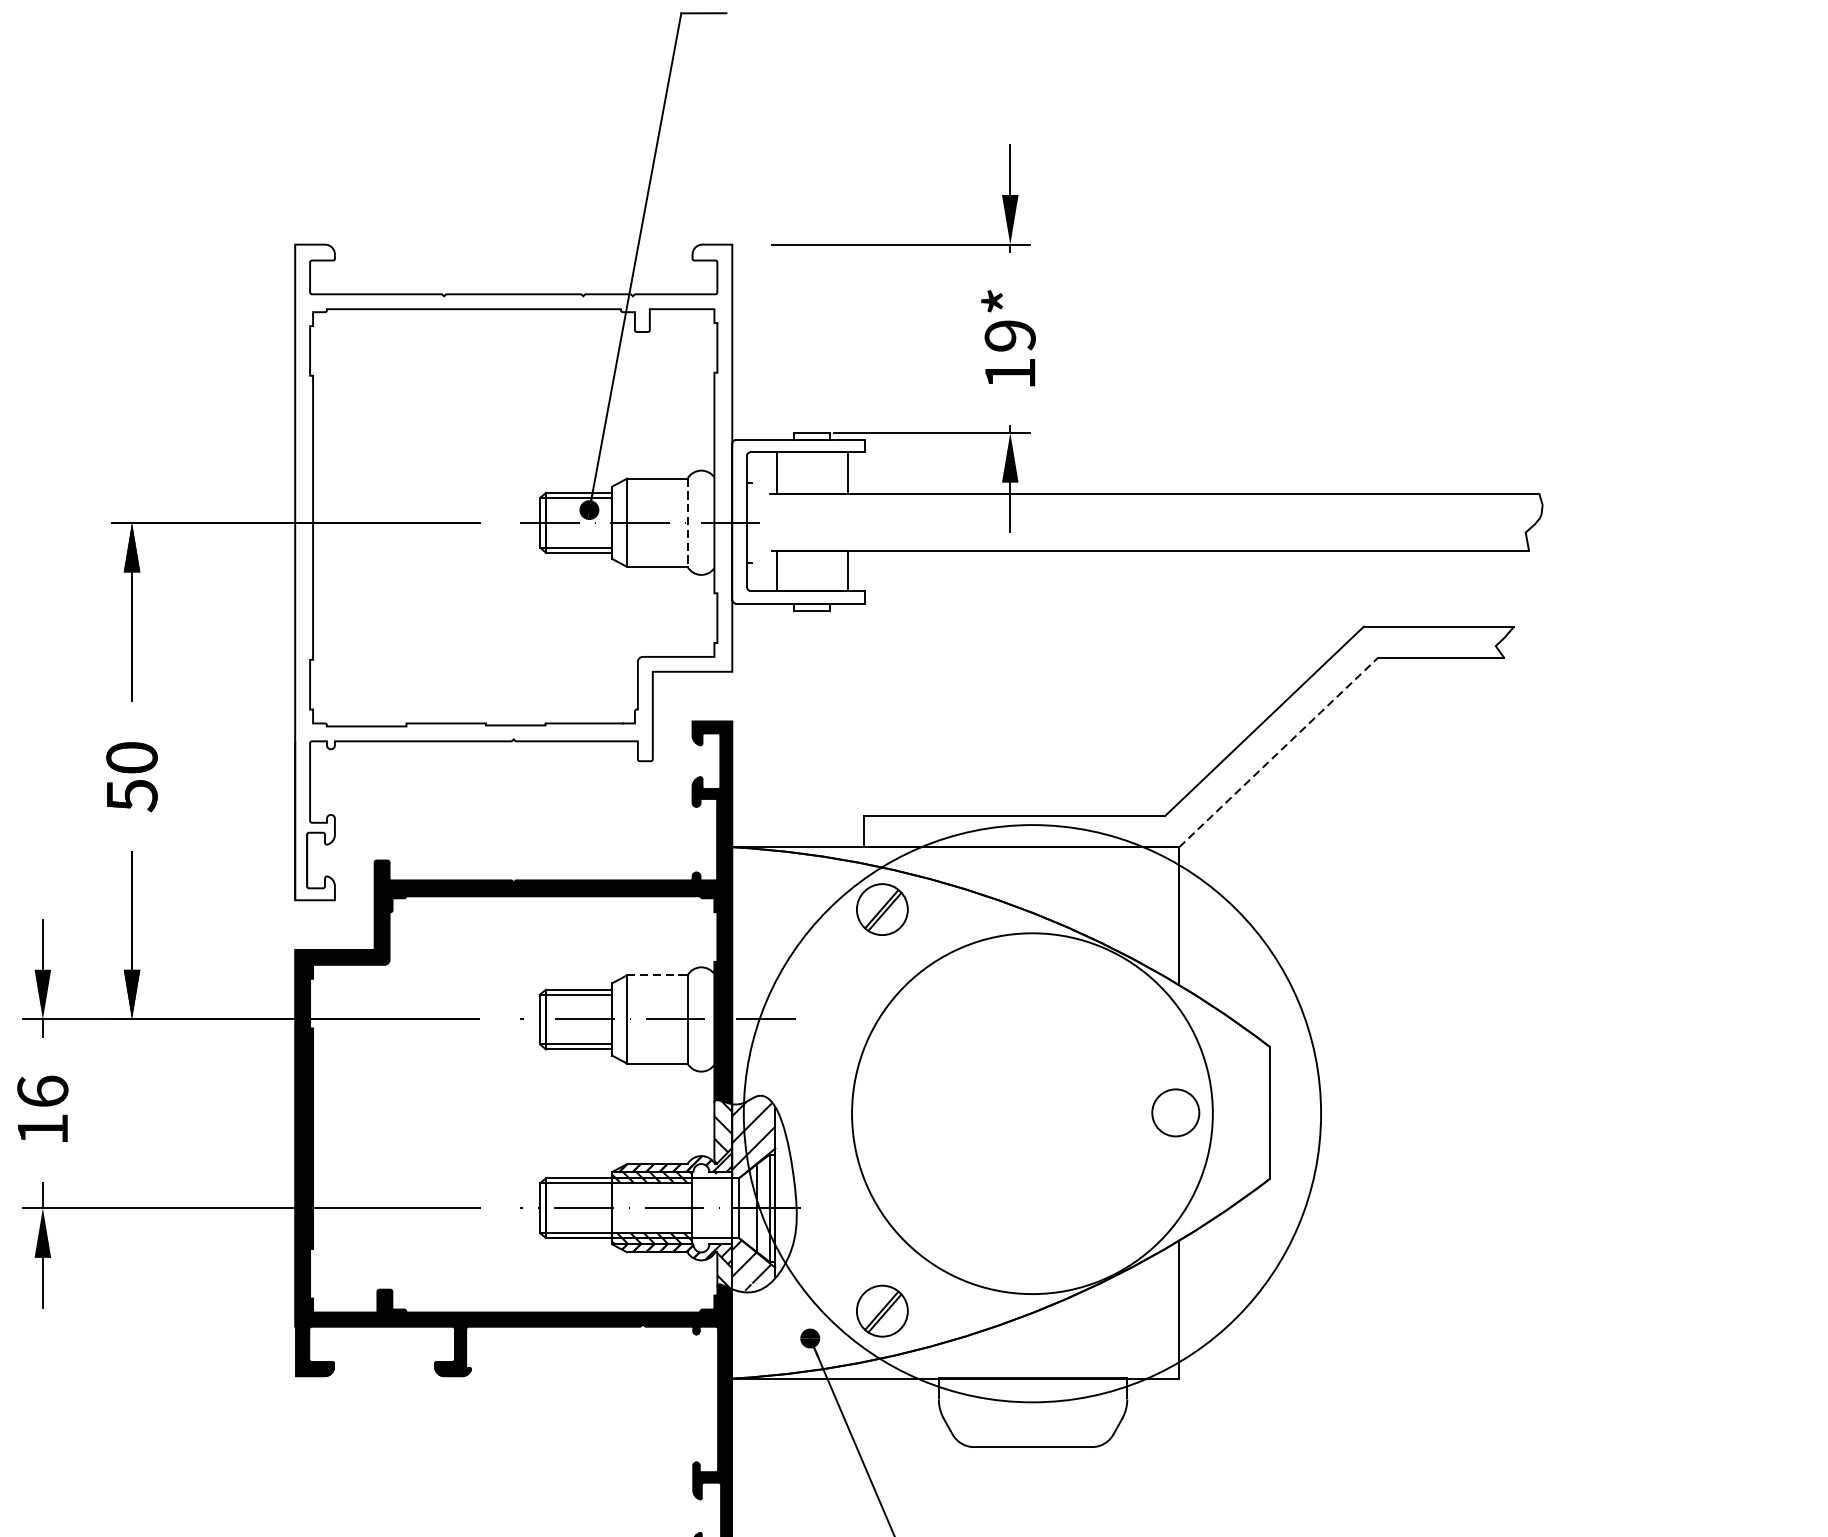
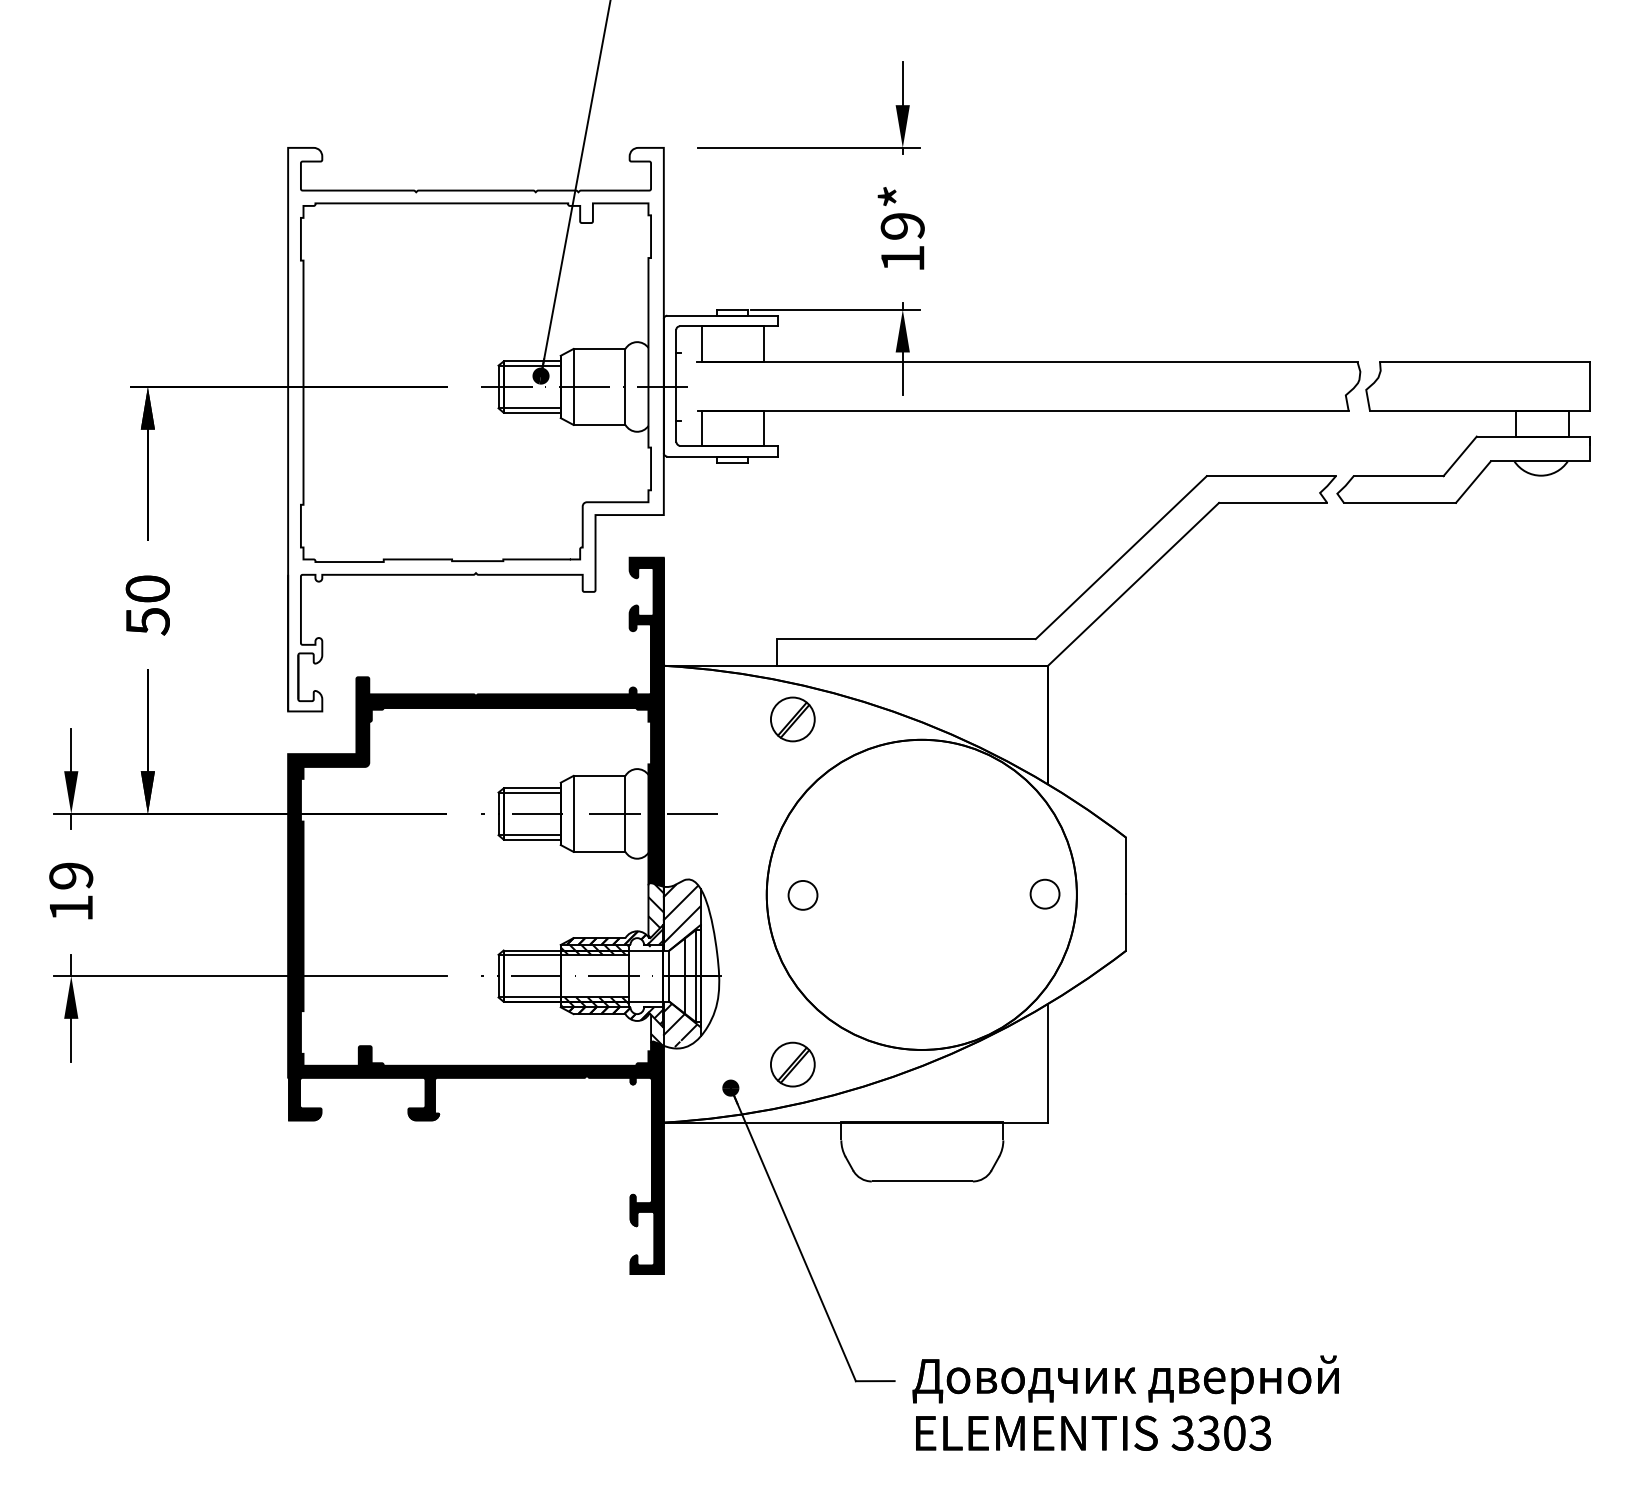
line: (687, 522) -> (625, 386), dashed -> solid
part: (1674, 582) -> (1473, 438), added
line: (1278, 752) -> (1133, 584), dashed -> solid
line: (657, 974) -> (599, 775), dashed -> solid
text: (43, 1091) -> (71, 875), 16 -> 19
circle: (1175, 1112) -> (1044, 893), size x0.71
circle: (1032, 1113) -> (921, 894), size x0.62
circle: (893, 1114) -> (802, 895), added

